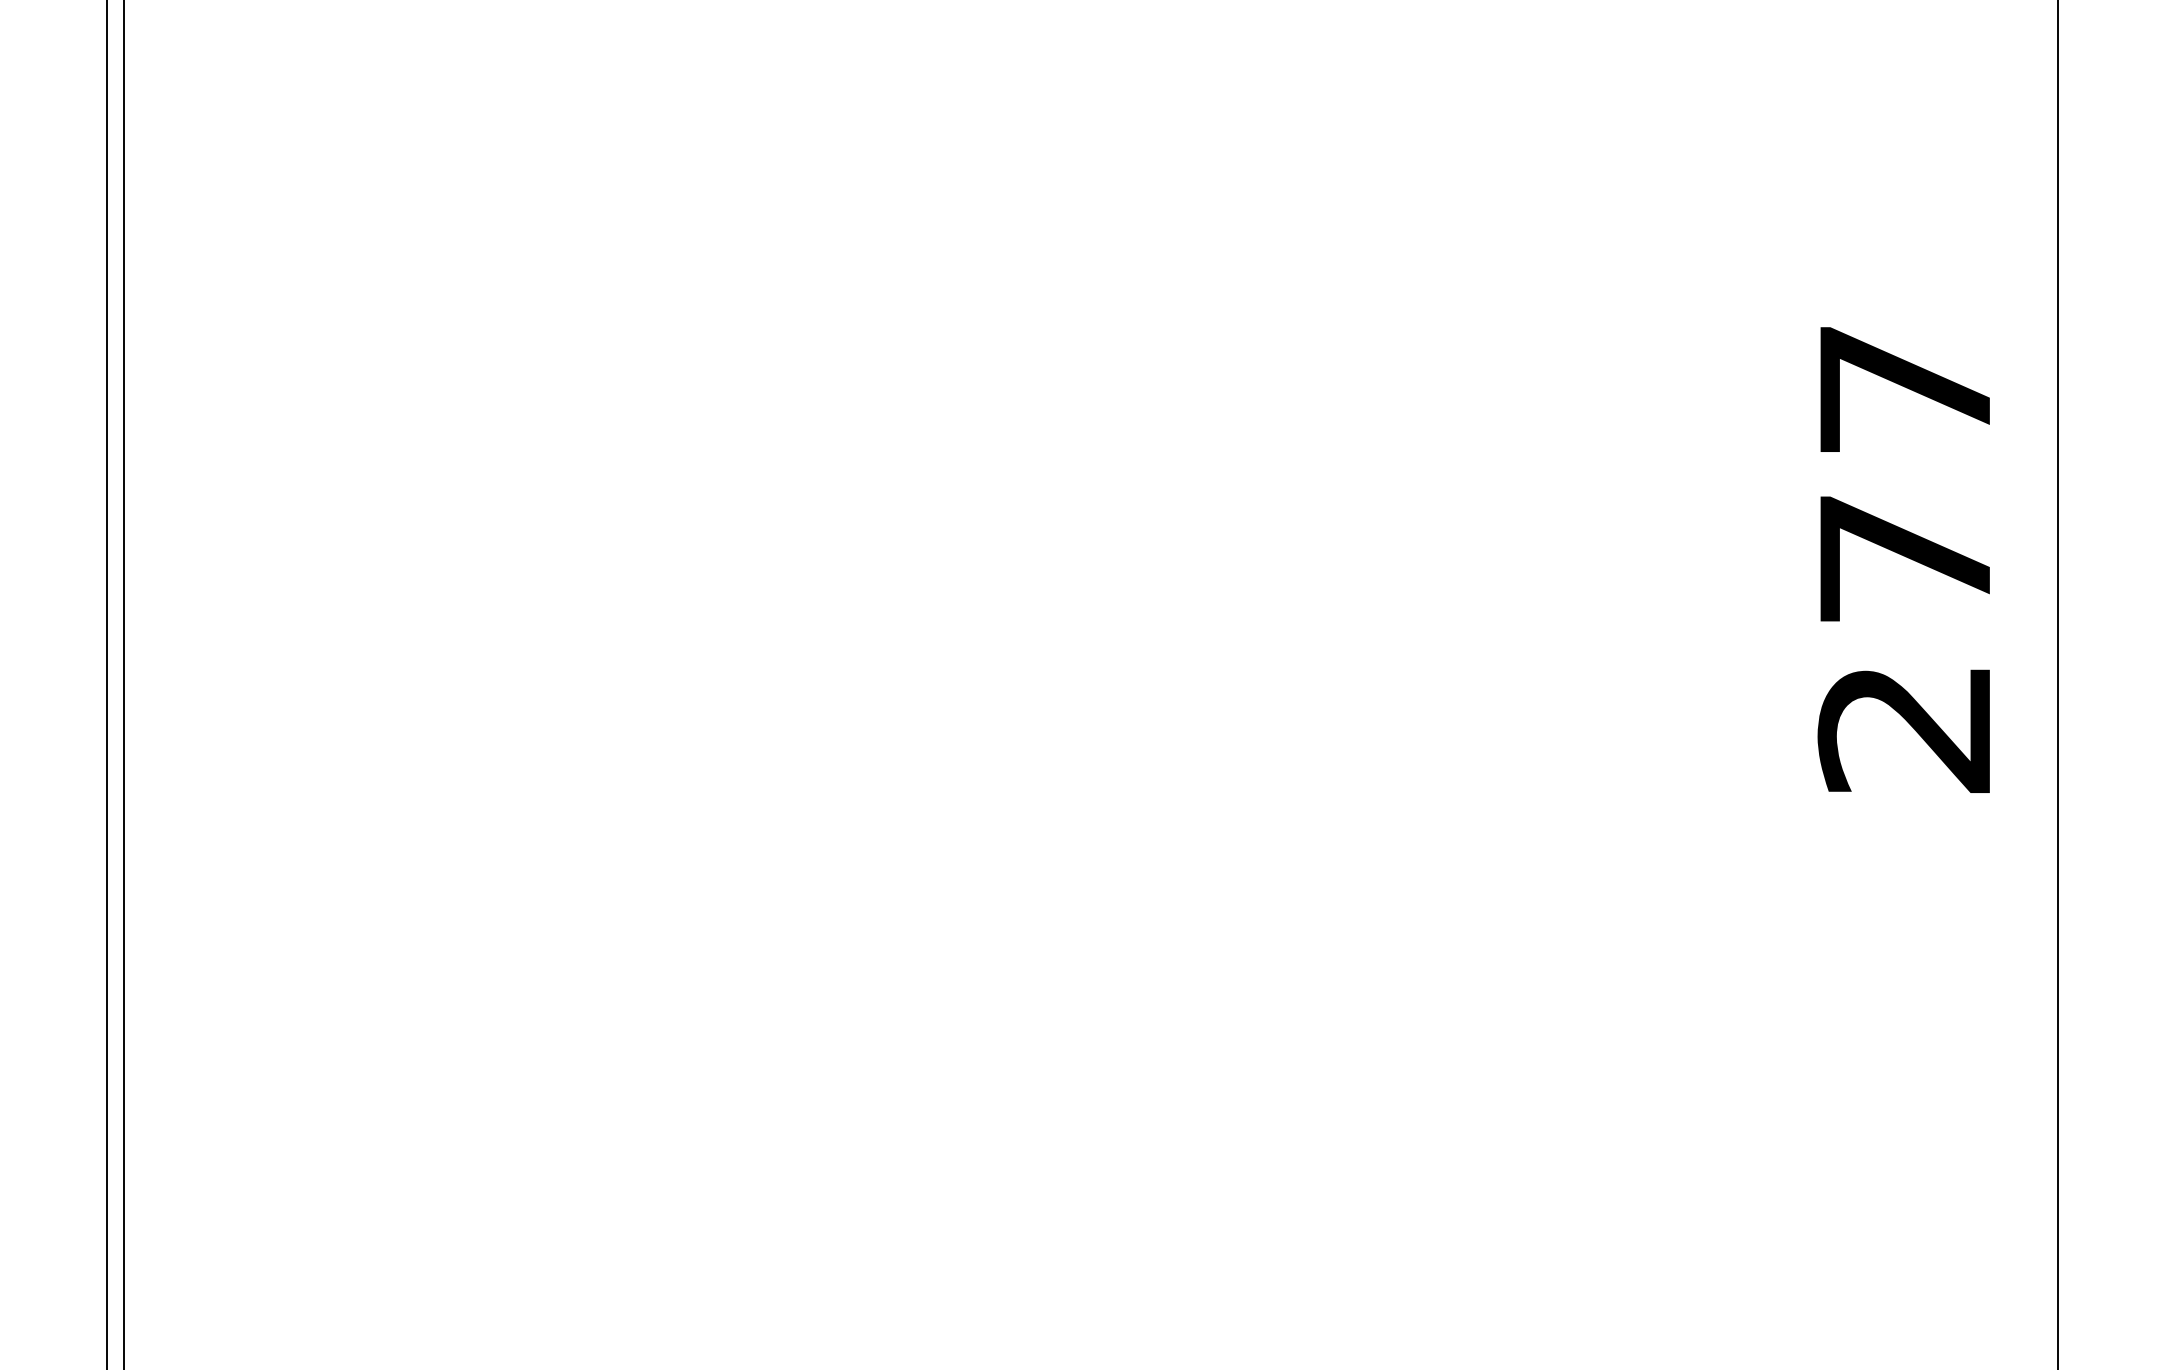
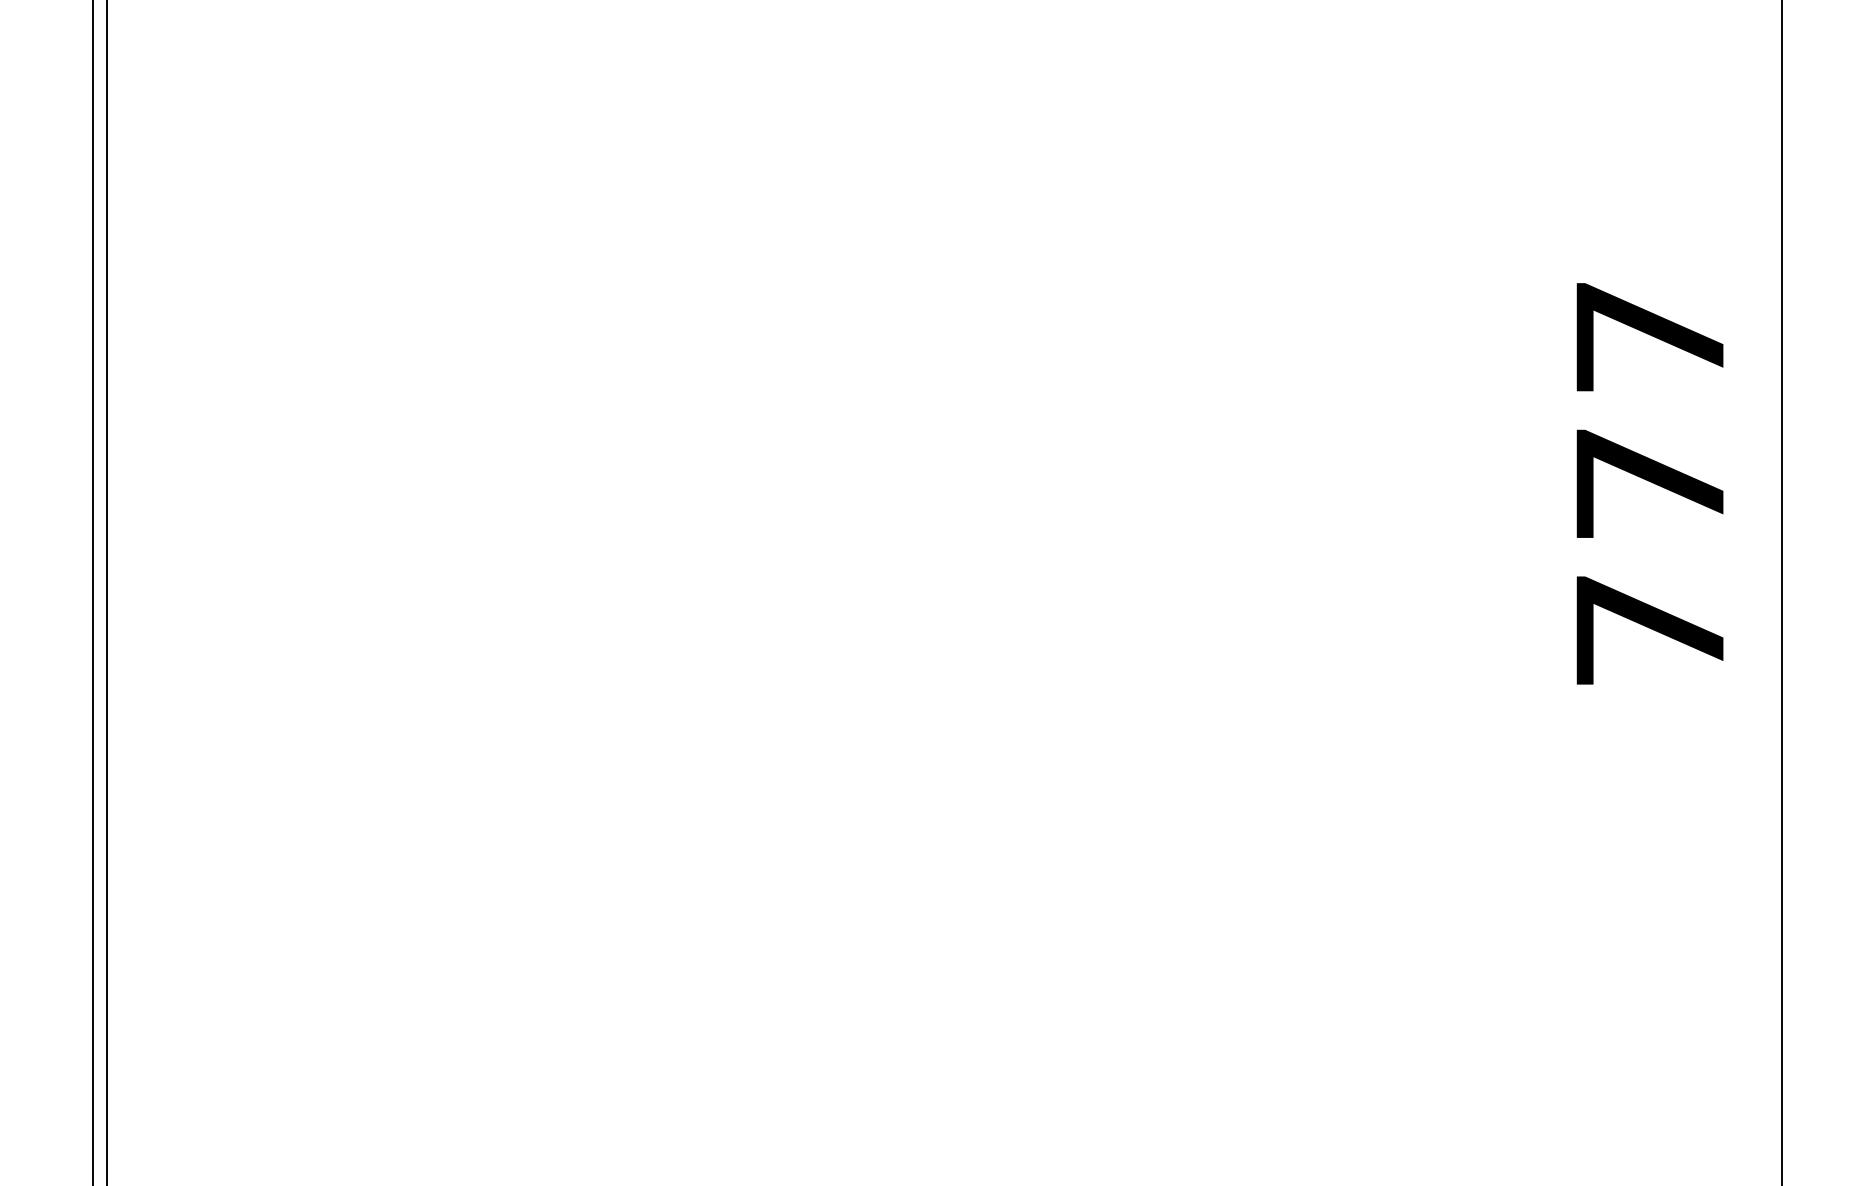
text: (1903, 729) -> (1648, 631), 277 -> 777

